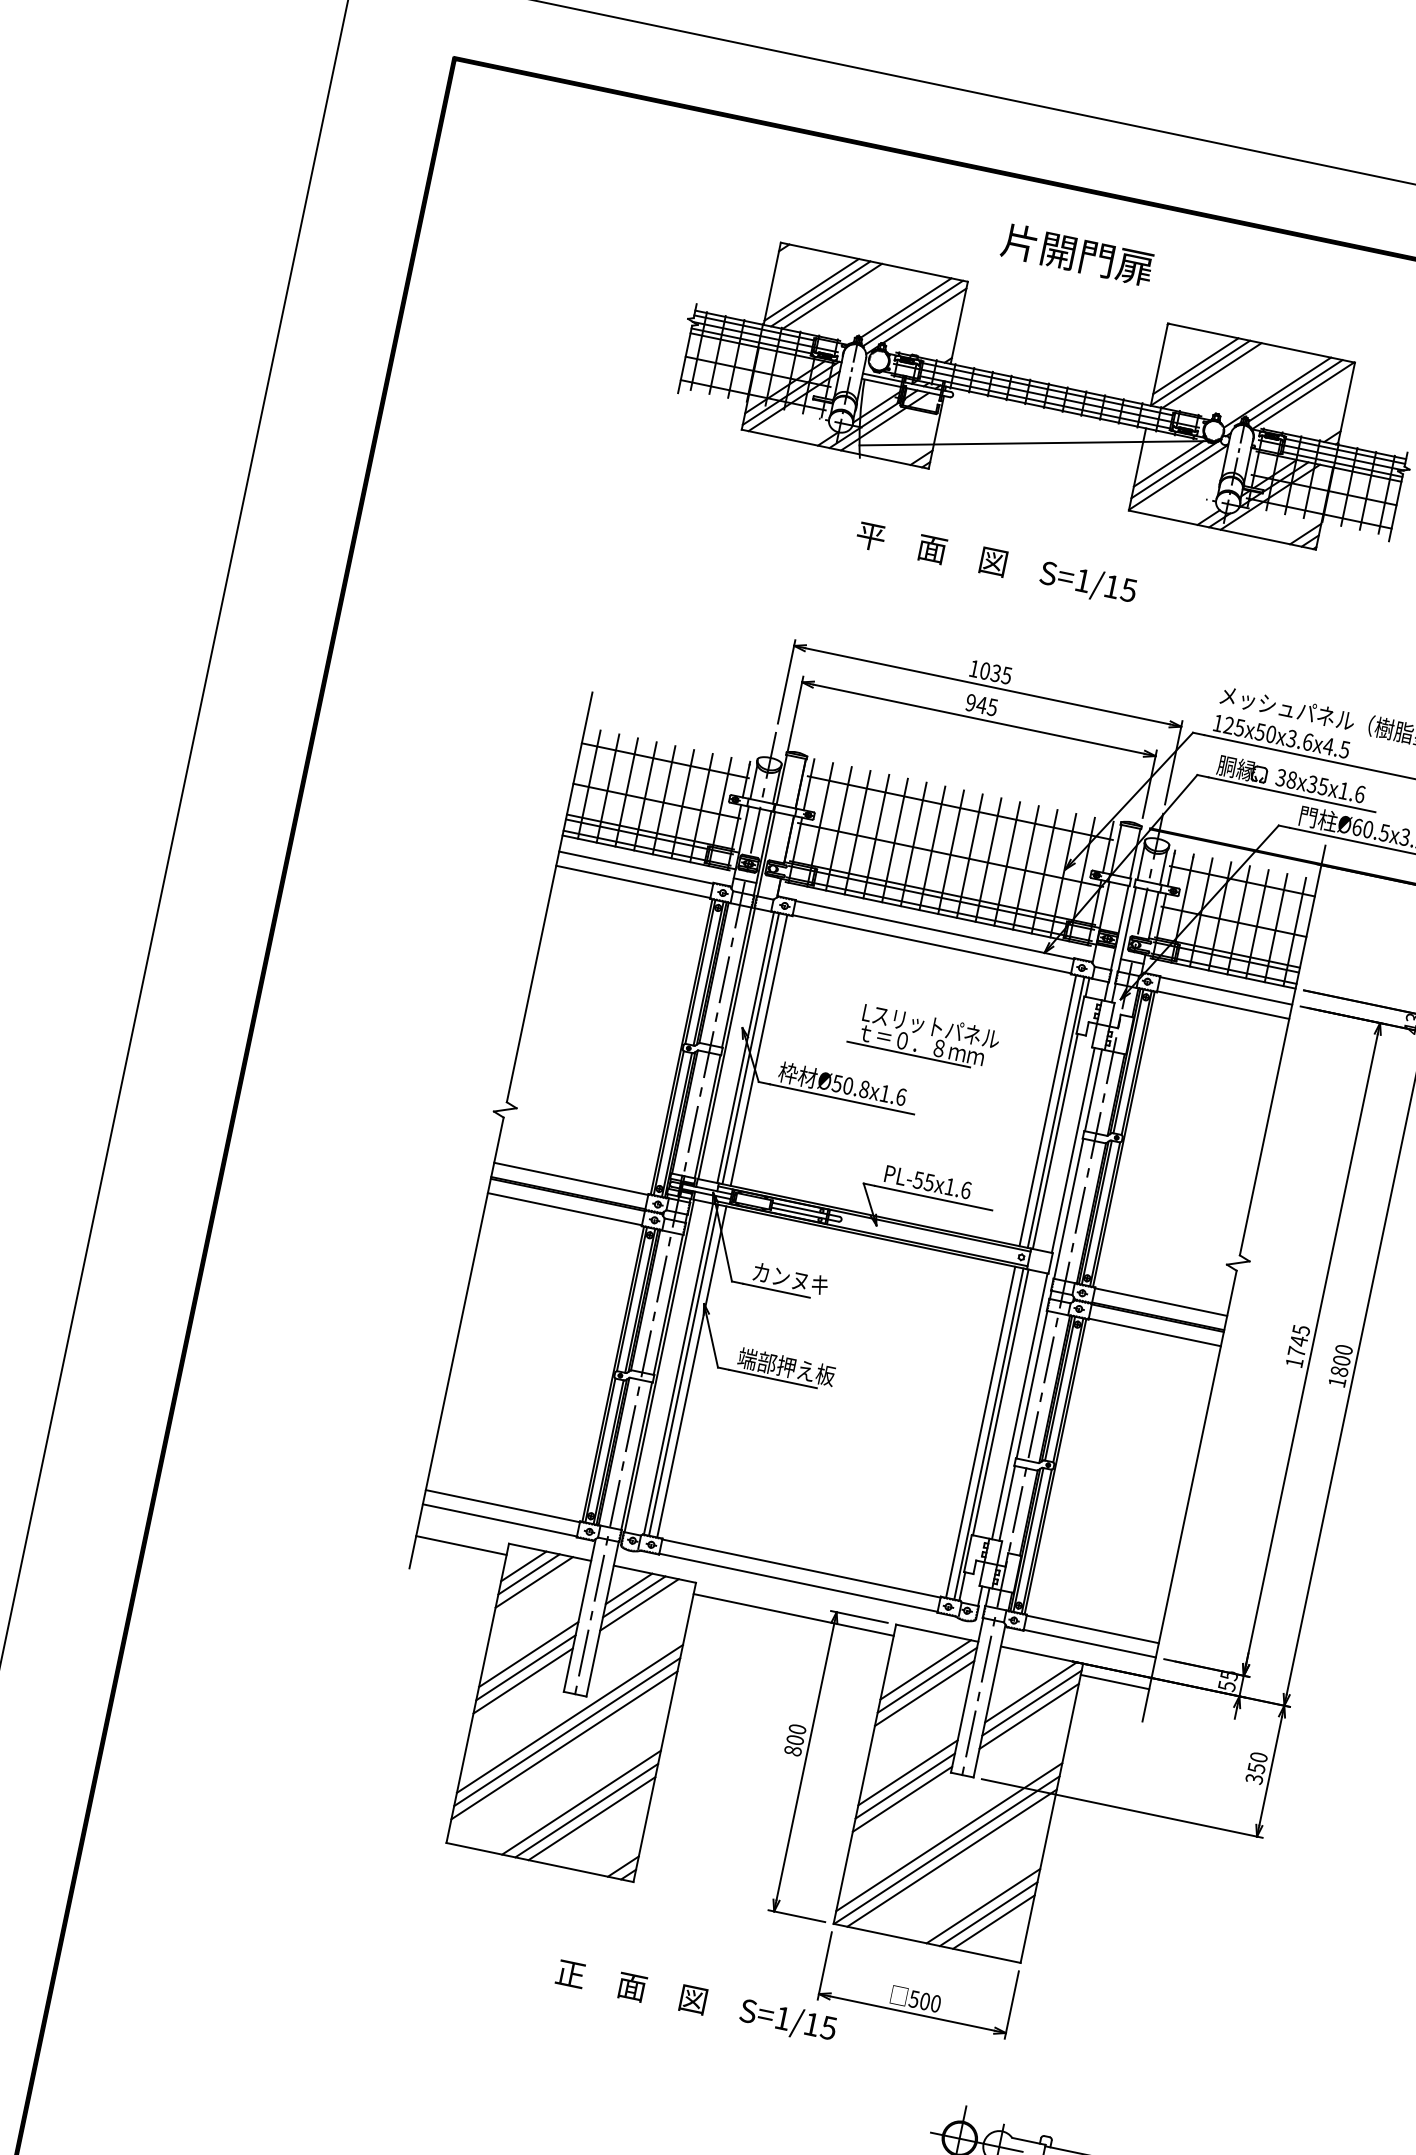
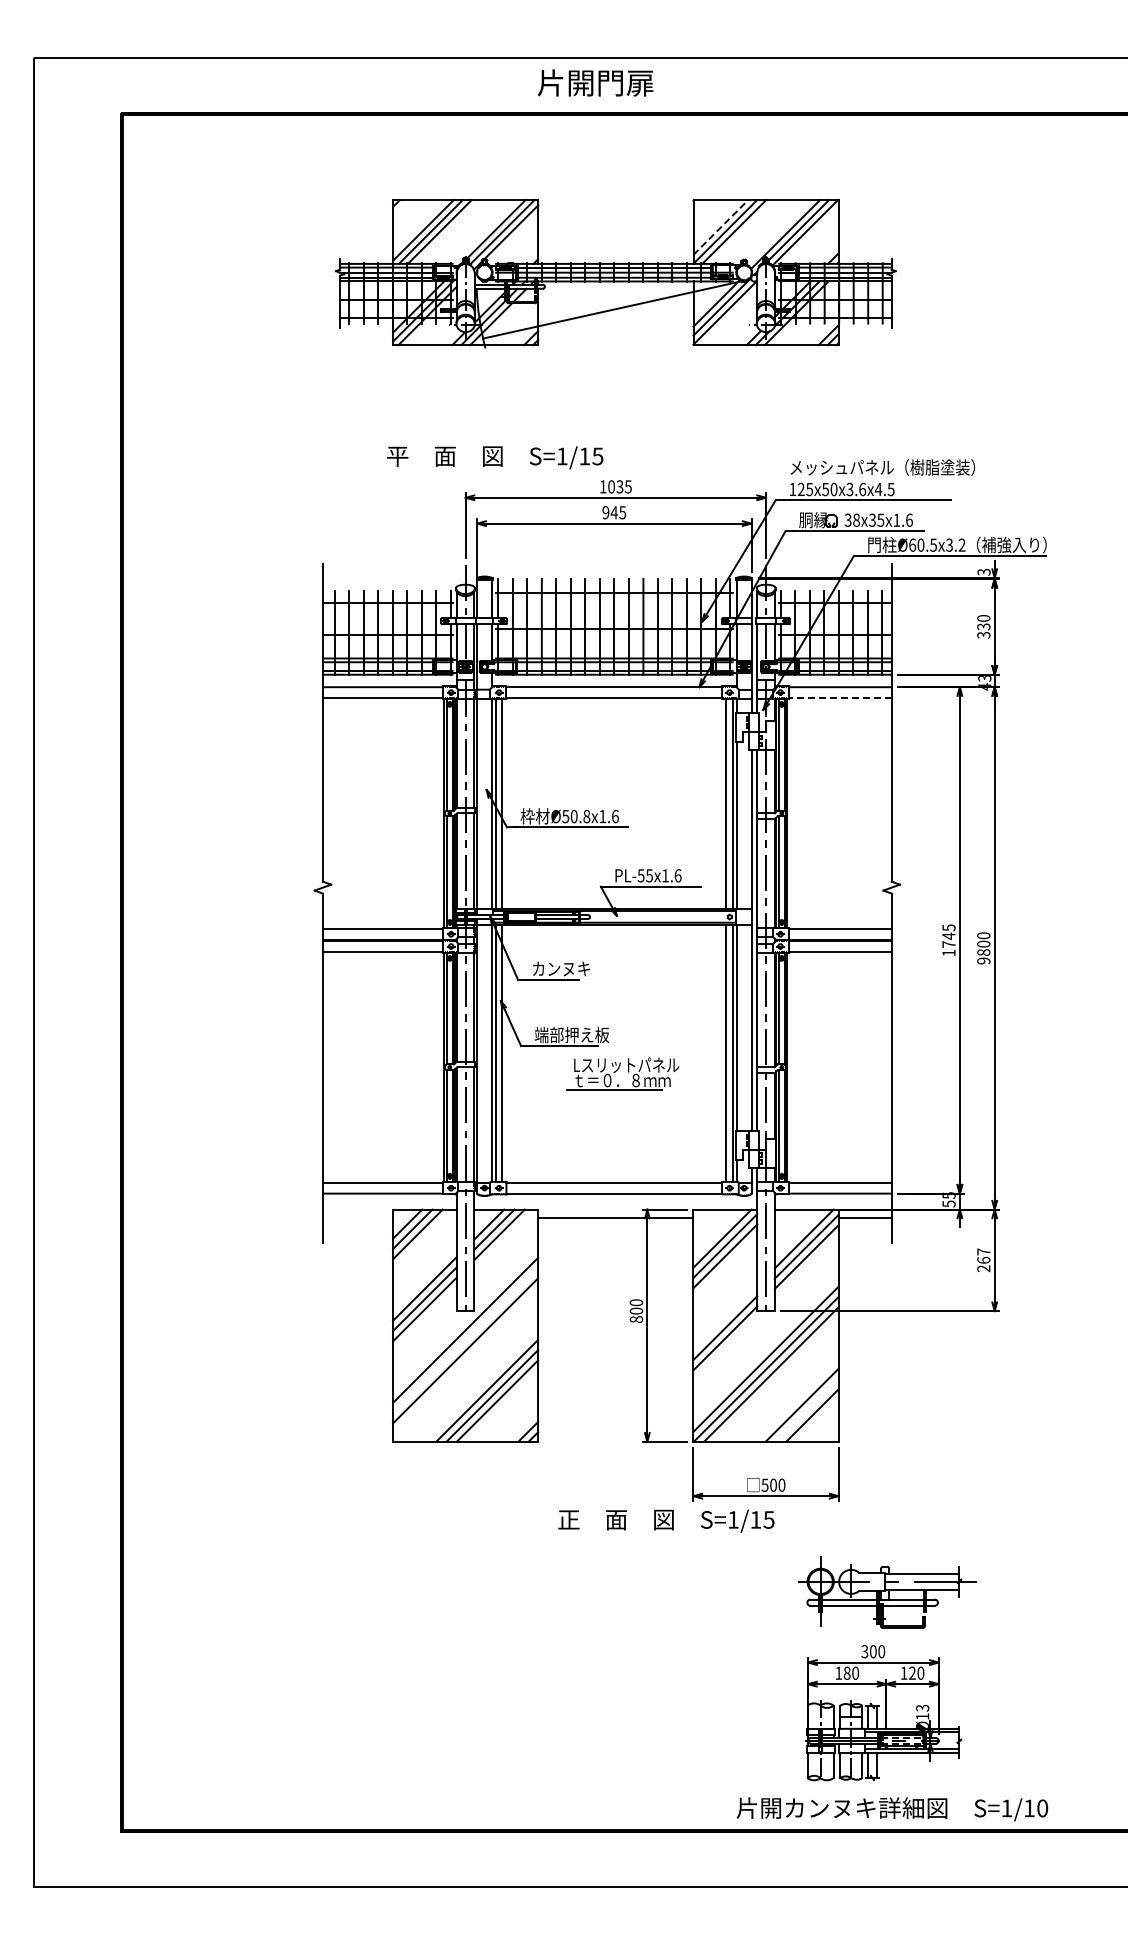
text: (1077, 254) -> (595, 82), moved
line: (1195, 366) -> (720, 227), solid -> dashed
text: (996, 564) -> (495, 457), moved
line: (1221, 1005) -> (839, 698), solid -> dashed
part: (923, 1035) -> (622, 1073), moved
text: (1337, 1381) -> (983, 960), 1800 -> 9800
line: (460, 1545) -> (357, 1218), removed
line: (567, 1731) -> (465, 1340), removed
text: (1256, 1768) -> (983, 1260), 350 -> 267
line: (908, 1772) -> (725, 1317), removed
line: (987, 1914) -> (806, 1410), removed
text: (696, 2001) -> (666, 1520), moved

